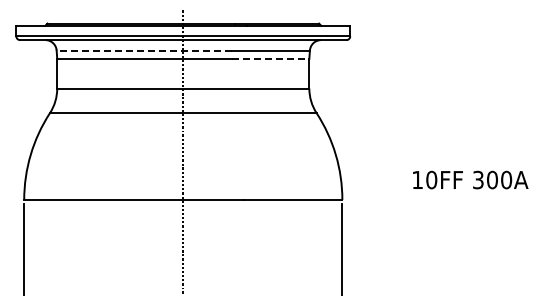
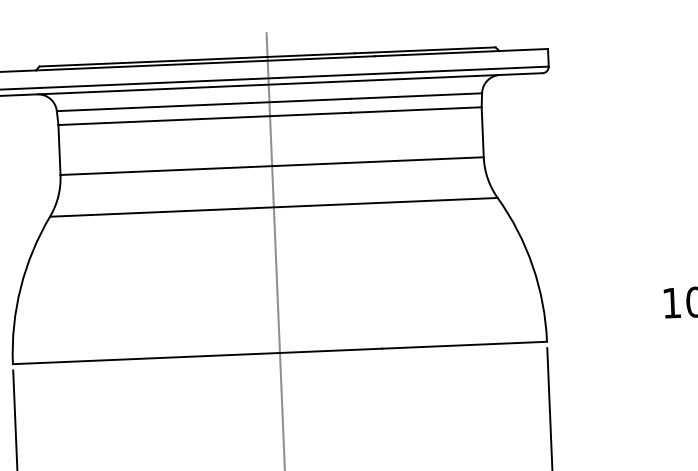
line: (144, 50) -> (204, 104), dashed -> solid
line: (270, 58) -> (416, 109), dashed -> solid

